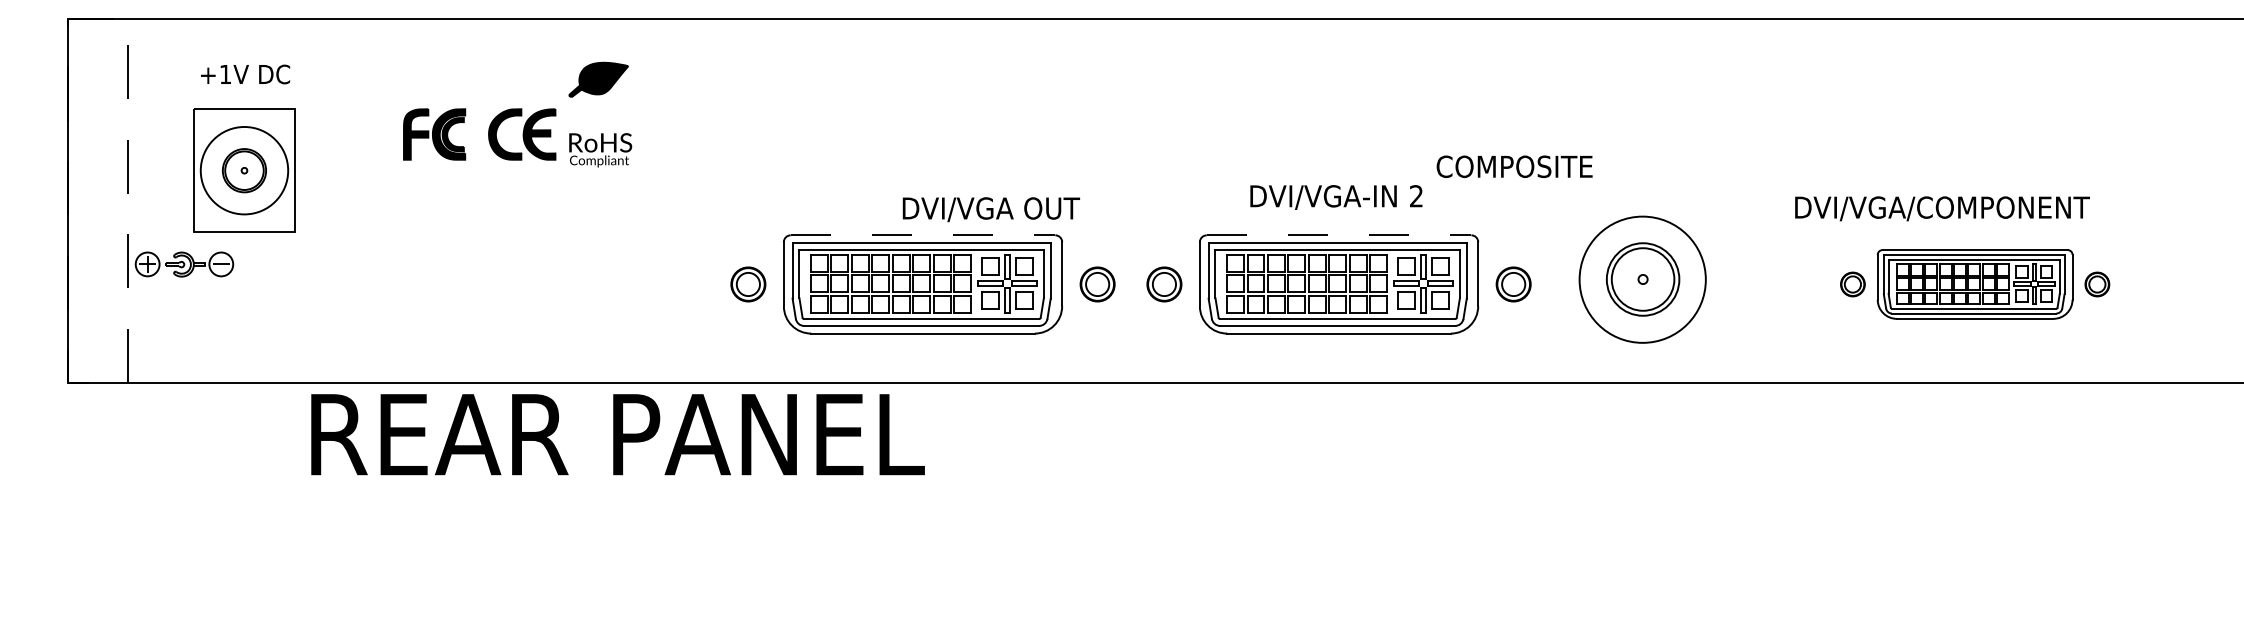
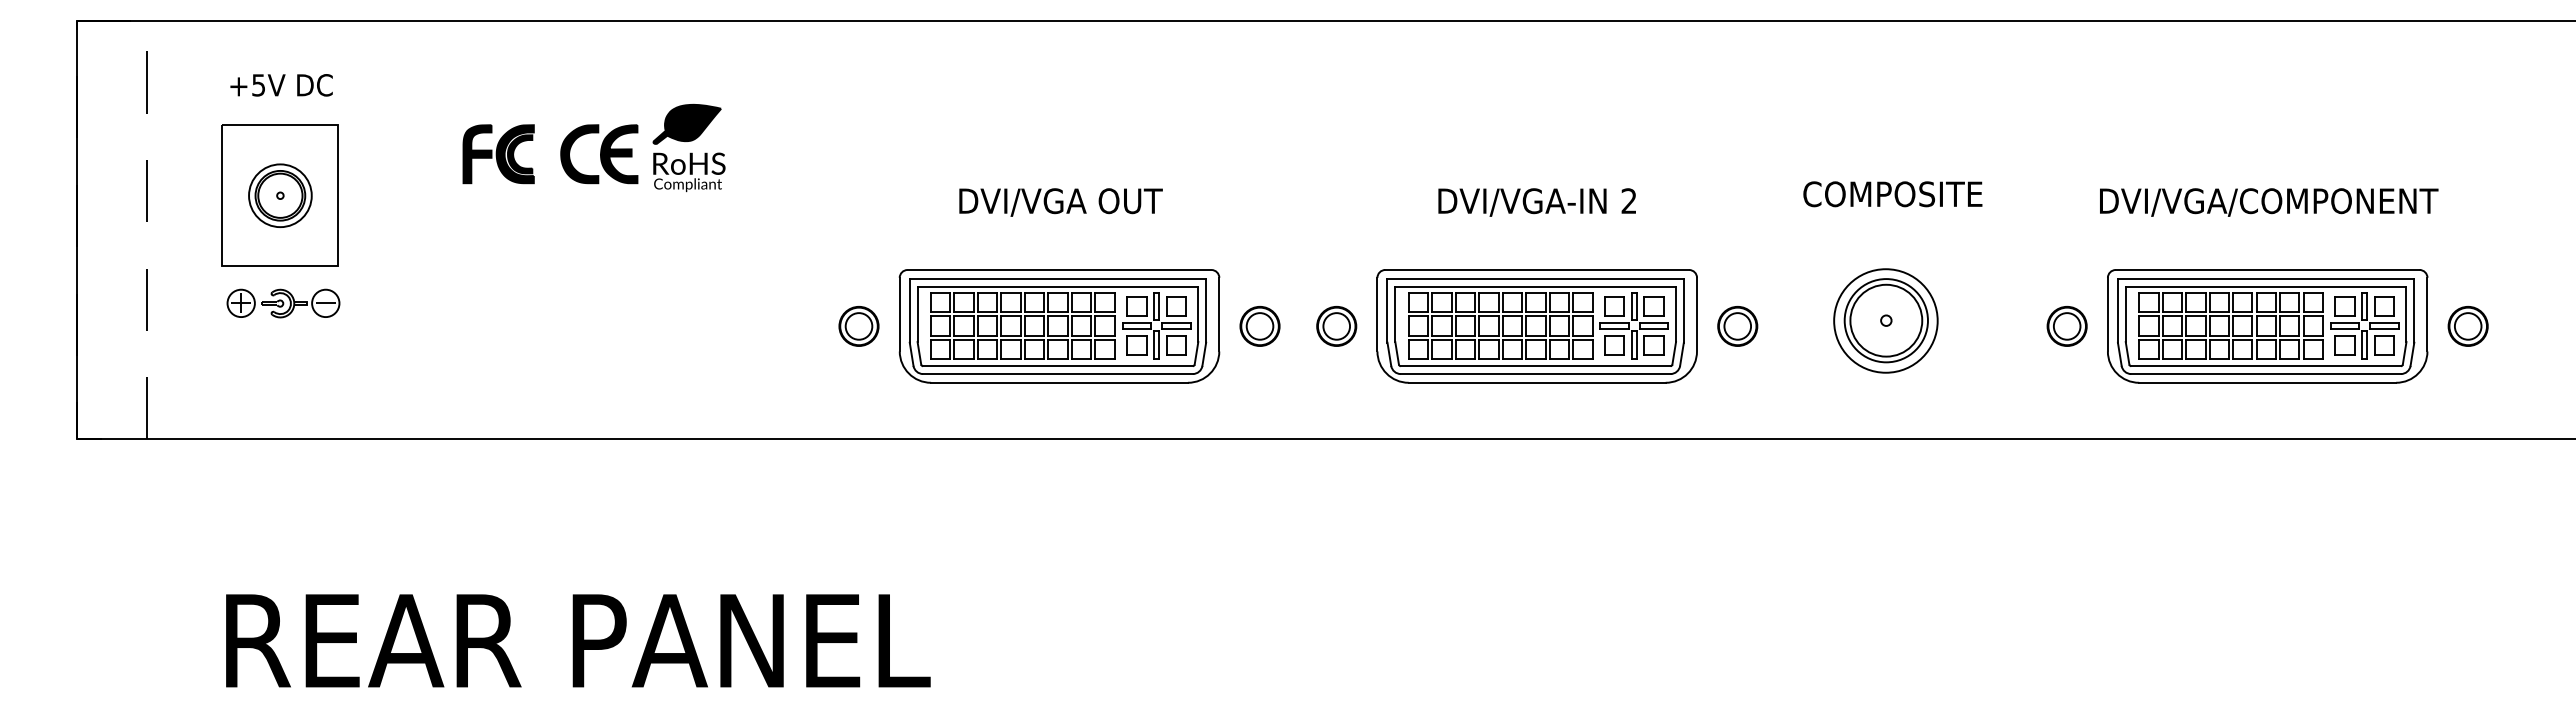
text: (225, 74) -> (258, 85), +1V -> +5V
part: (598, 79) -> (686, 123), moved
text: (1514, 166) -> (1892, 194), moved
circle: (244, 170) -> (280, 195), size x0.62
text: (1335, 197) -> (1536, 202), moved
text: (1942, 208) -> (2269, 202), moved
text: (990, 209) -> (1060, 202), moved
line: (922, 235) -> (1059, 270), dashed -> solid
line: (1339, 235) -> (1537, 270), dashed -> solid
part: (184, 264) -> (283, 303), moved
circle: (1642, 279) -> (1885, 320), size x0.71
part: (1975, 284) -> (2267, 326), size x1.43
text: (618, 434) -> (578, 640), moved

